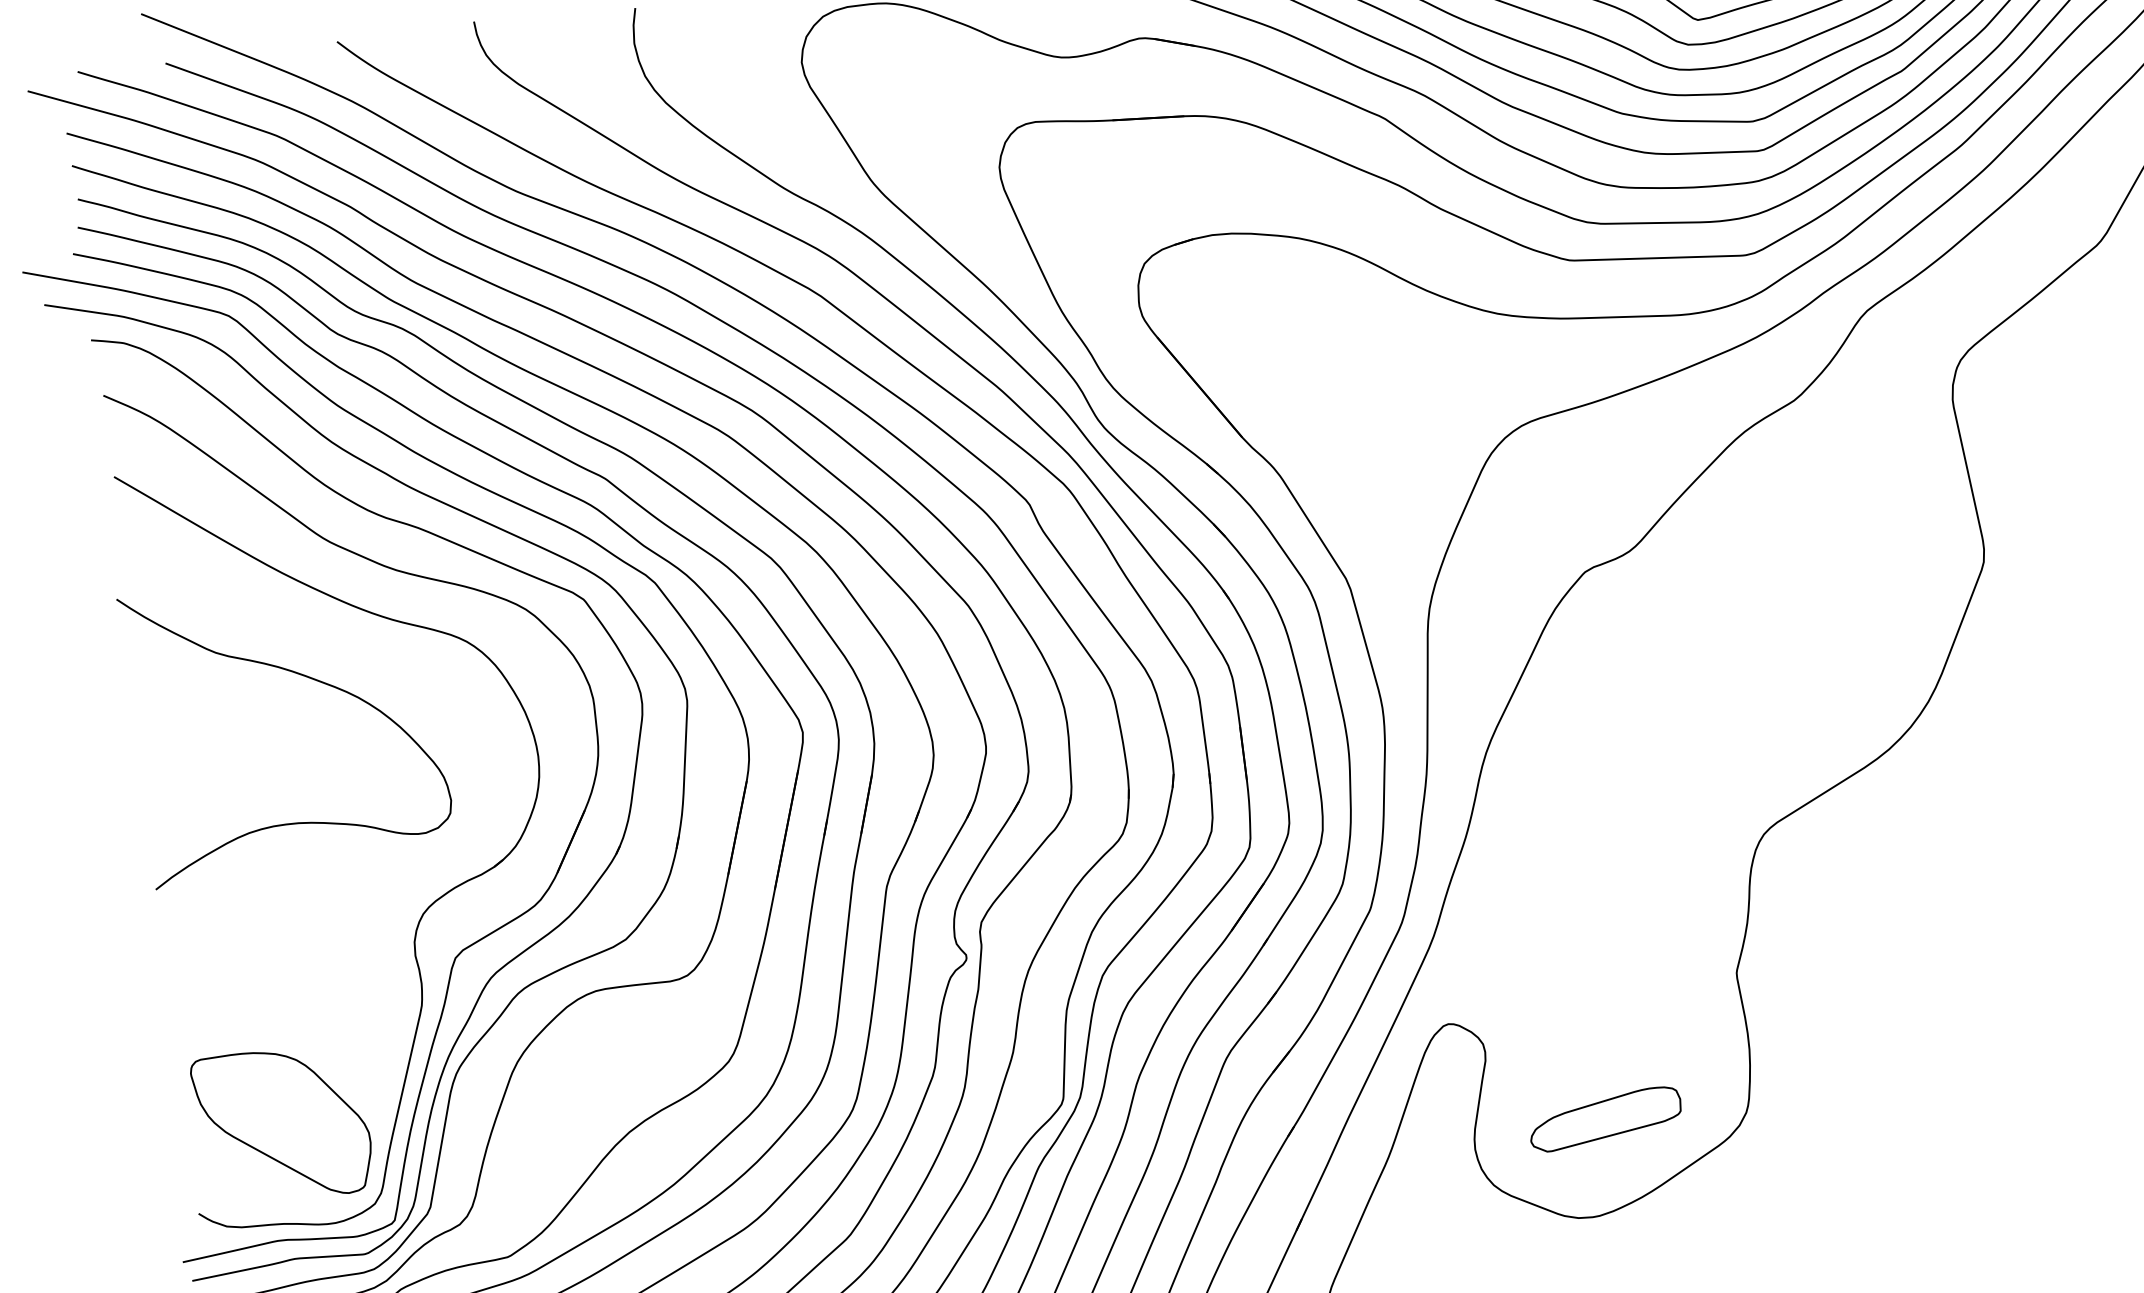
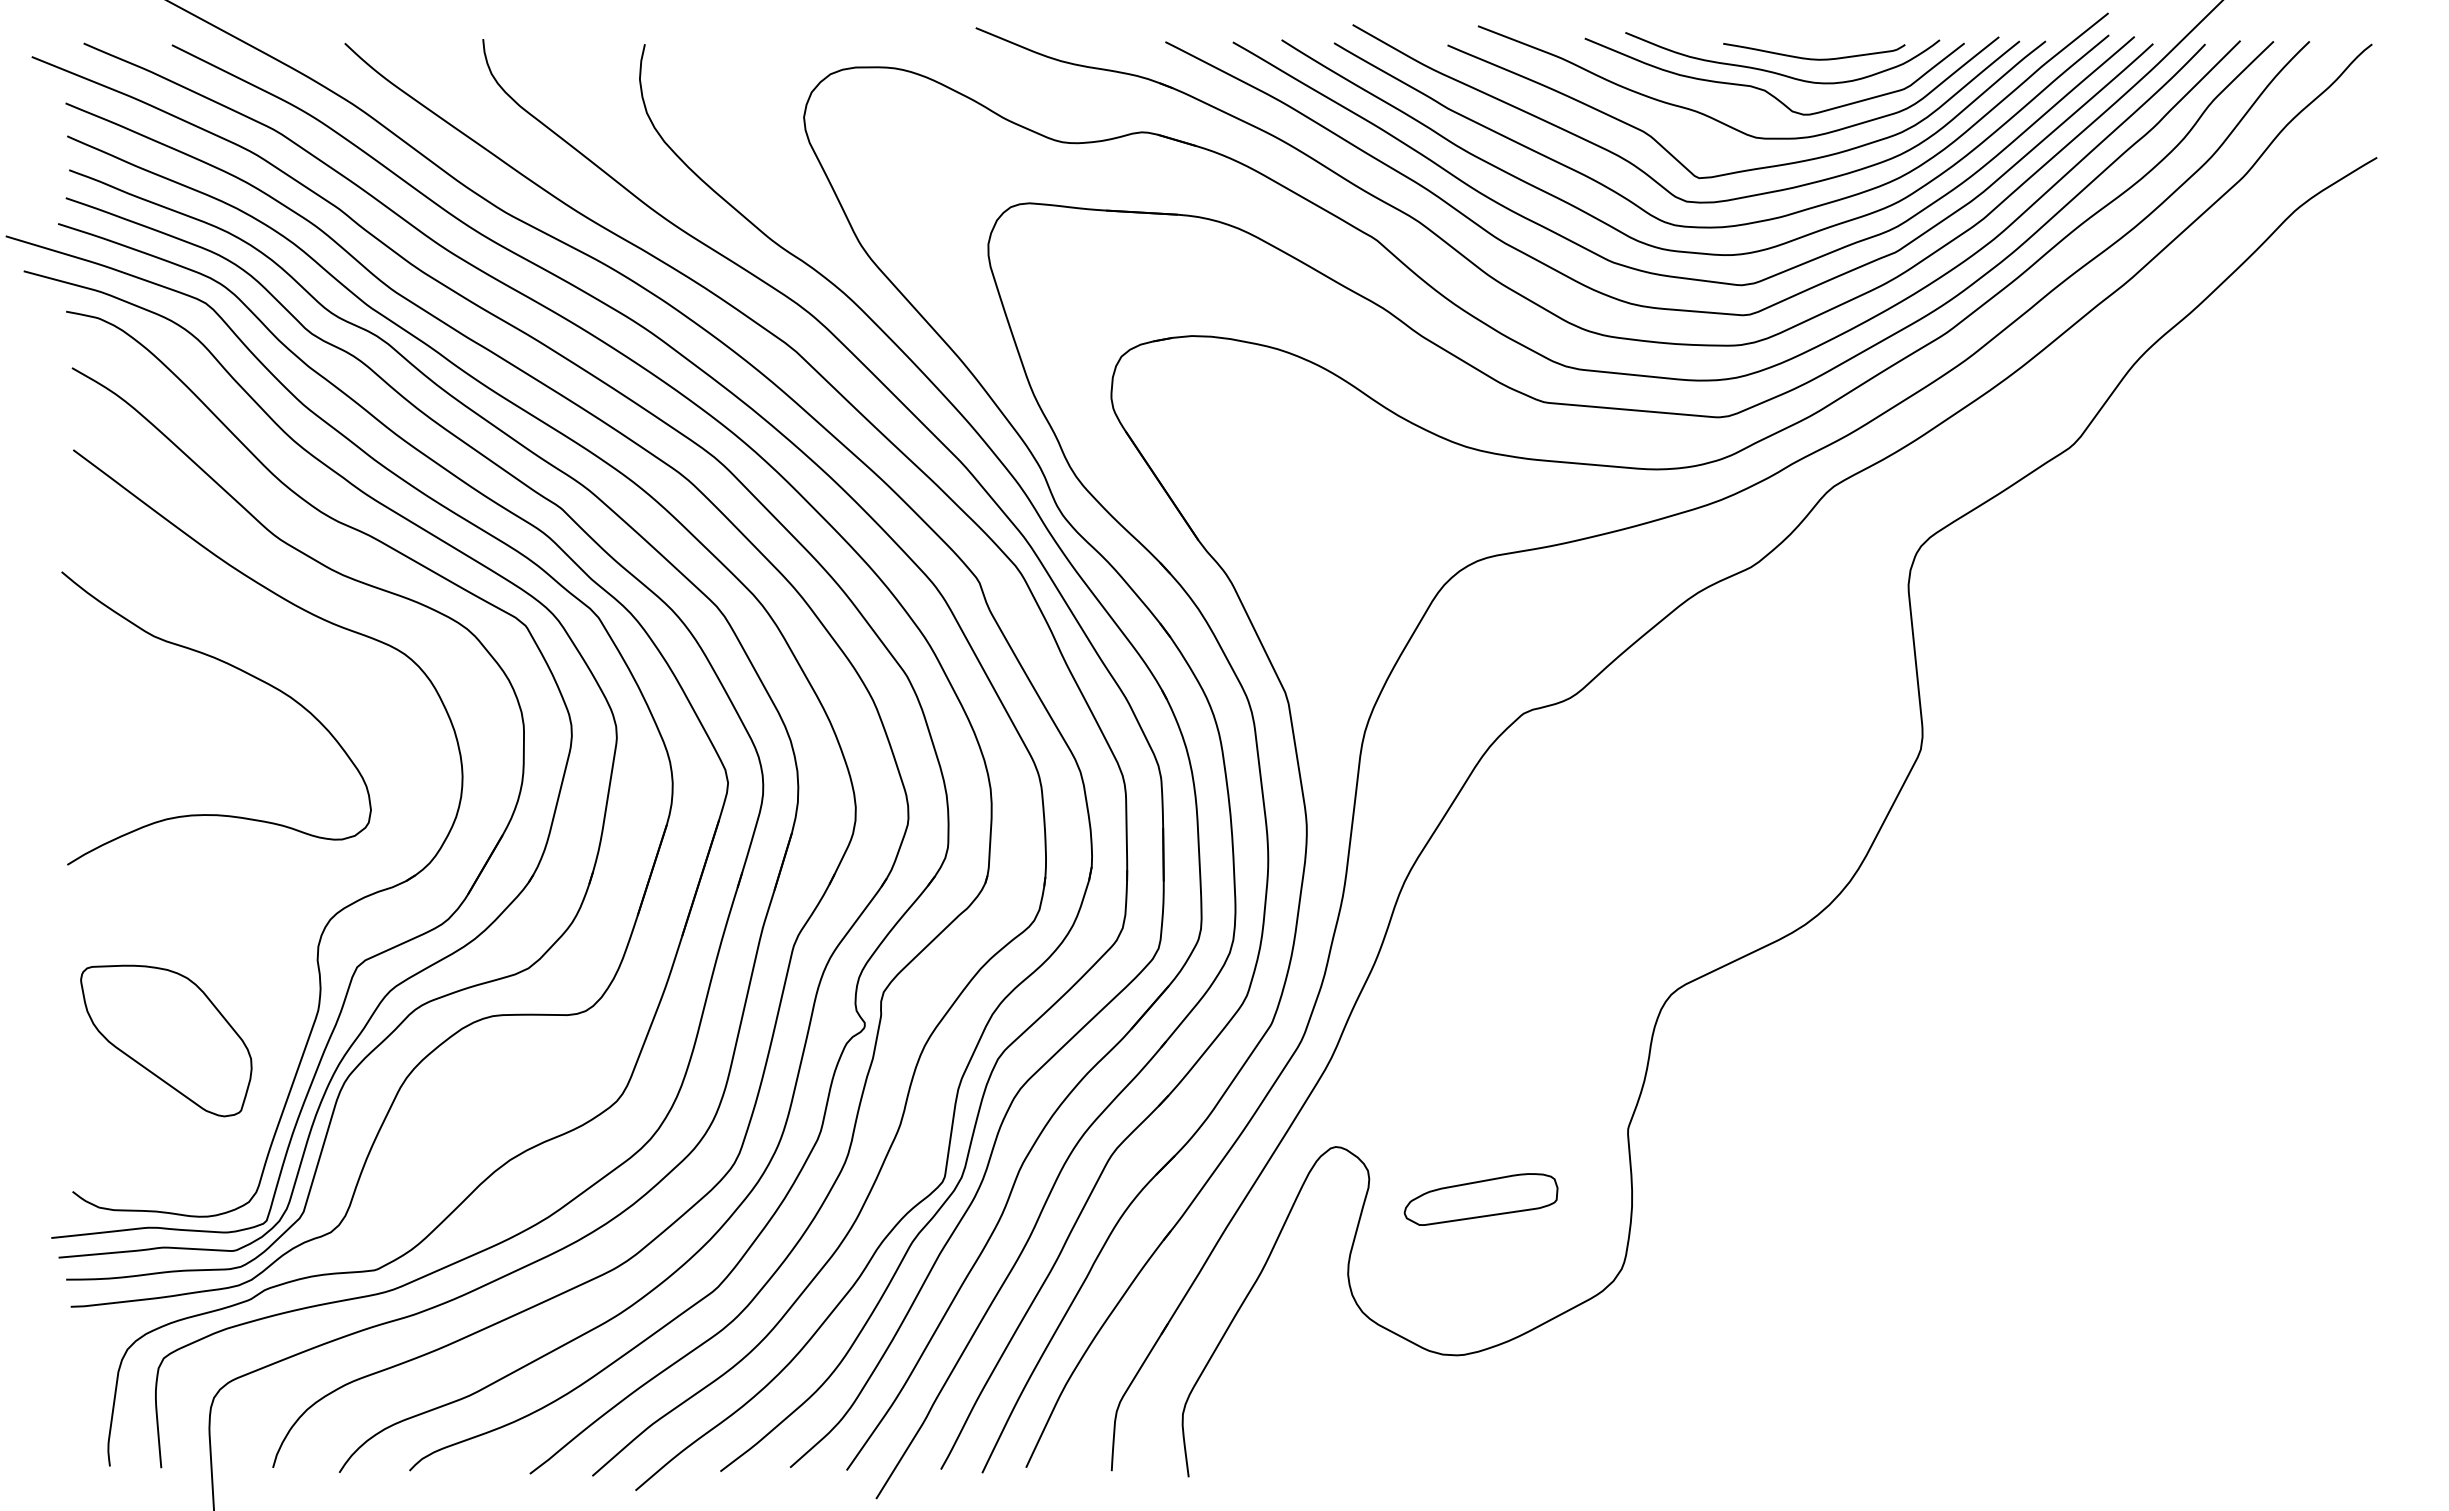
part: (1604, 1119) -> (1480, 1199), moved
part: (282, 1124) -> (166, 1040), moved

